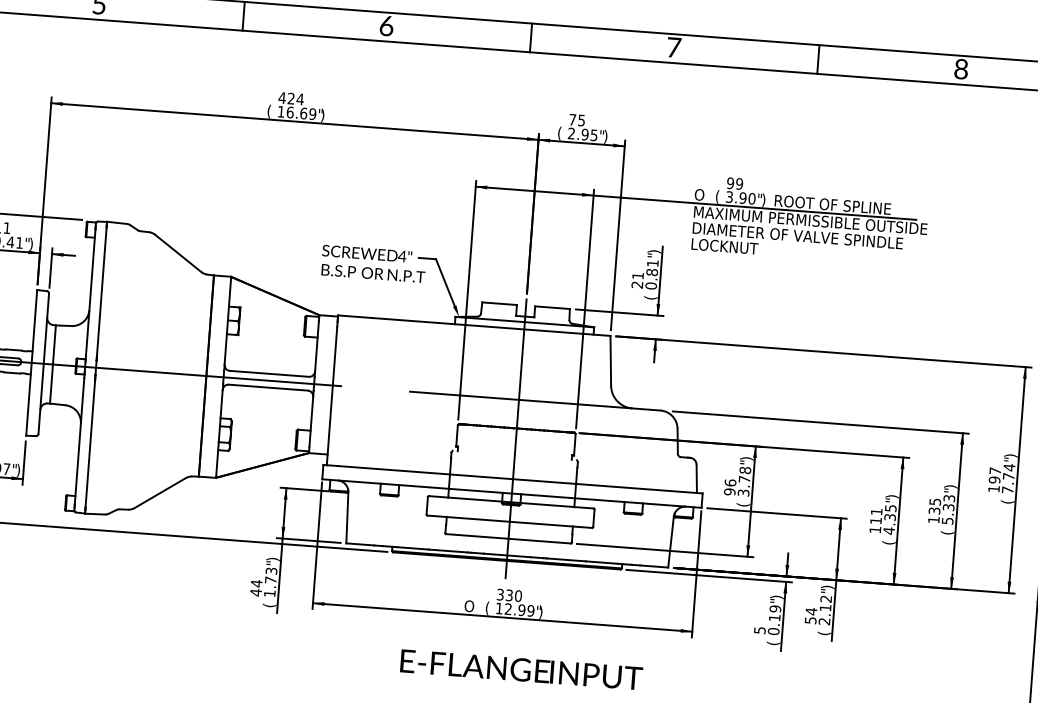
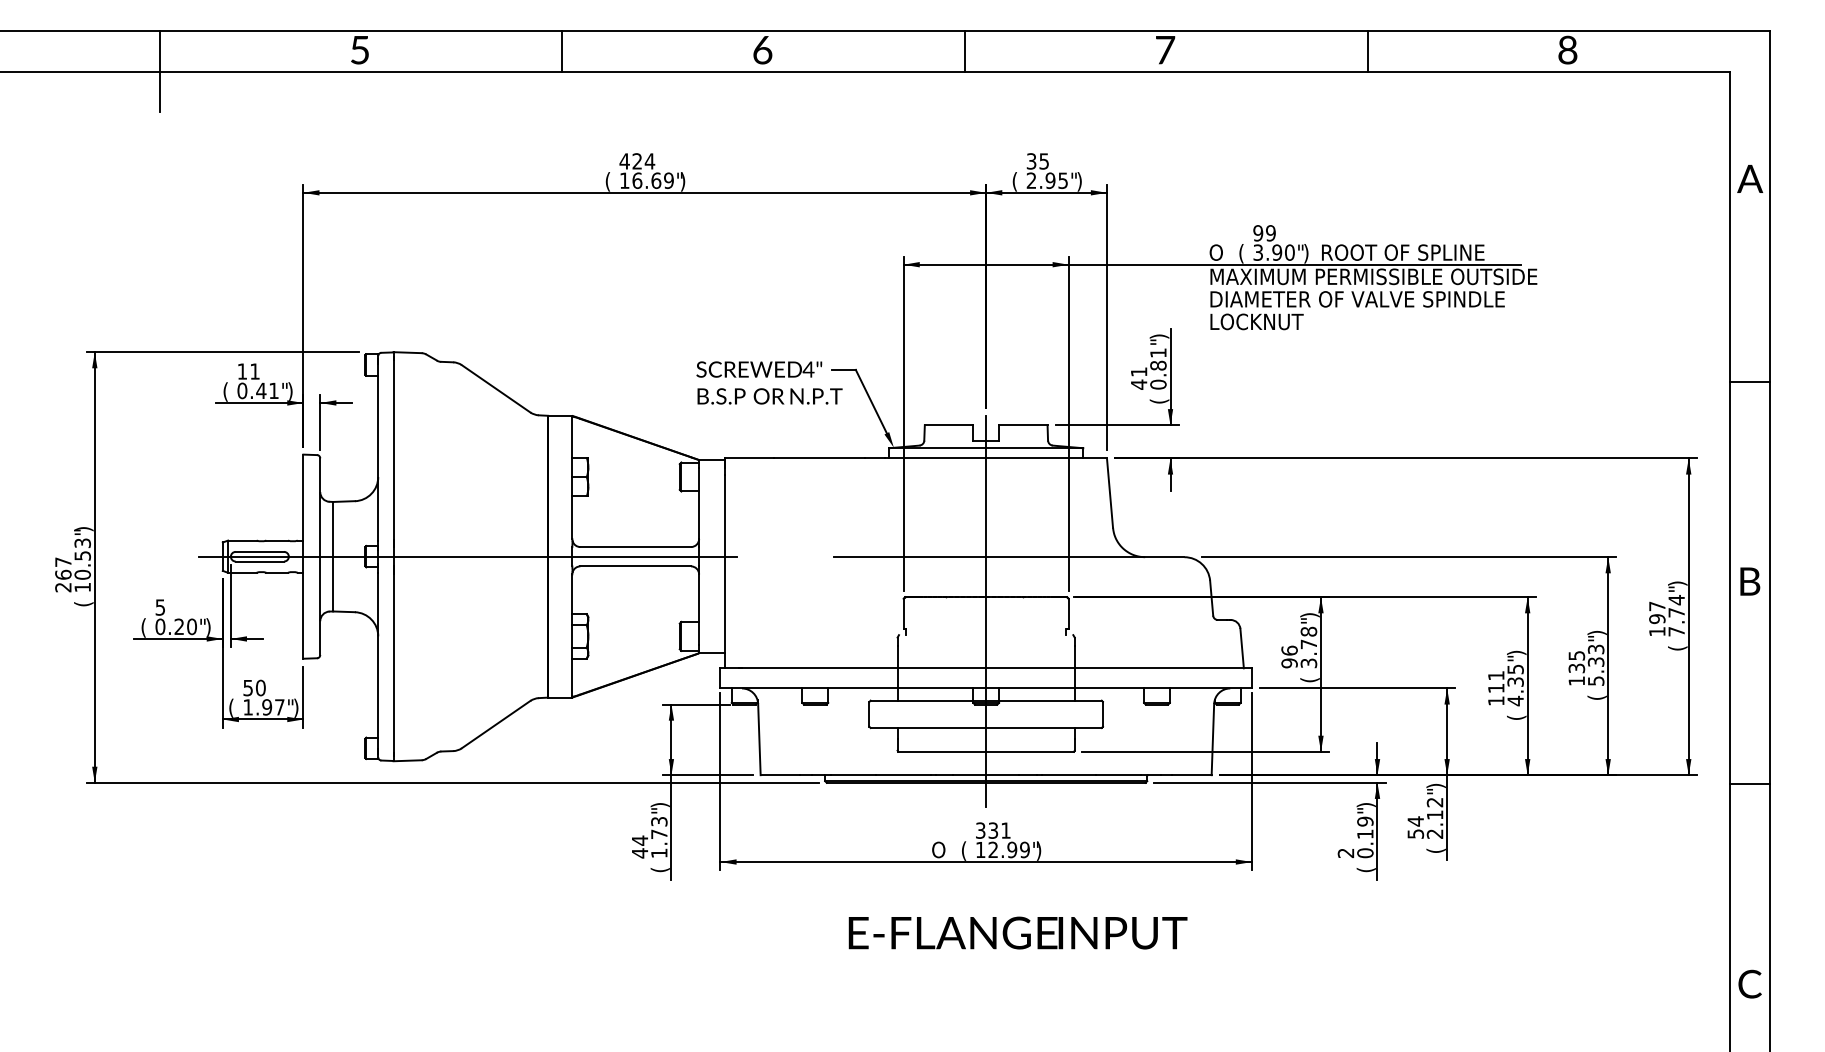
text: (572, 119) -> (1031, 161), 75 -> 35
text: (636, 284) -> (1138, 384), 21 -> 41
text: (518, 595) -> (1005, 830), 330 -> 331
text: (759, 629) -> (1345, 852), 5 -> 2

